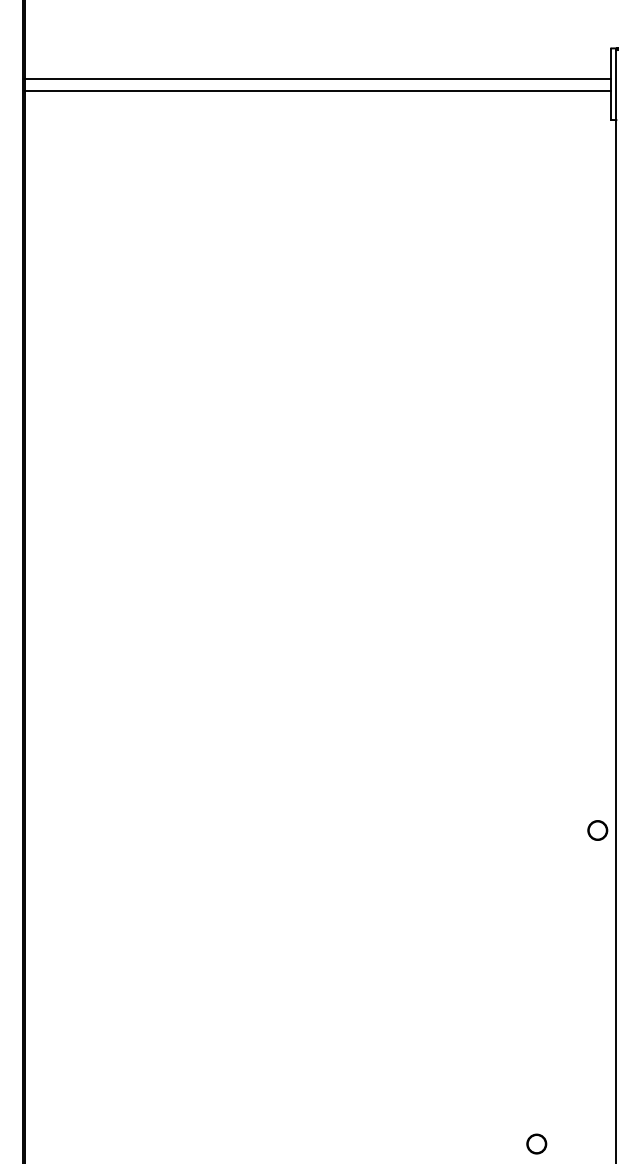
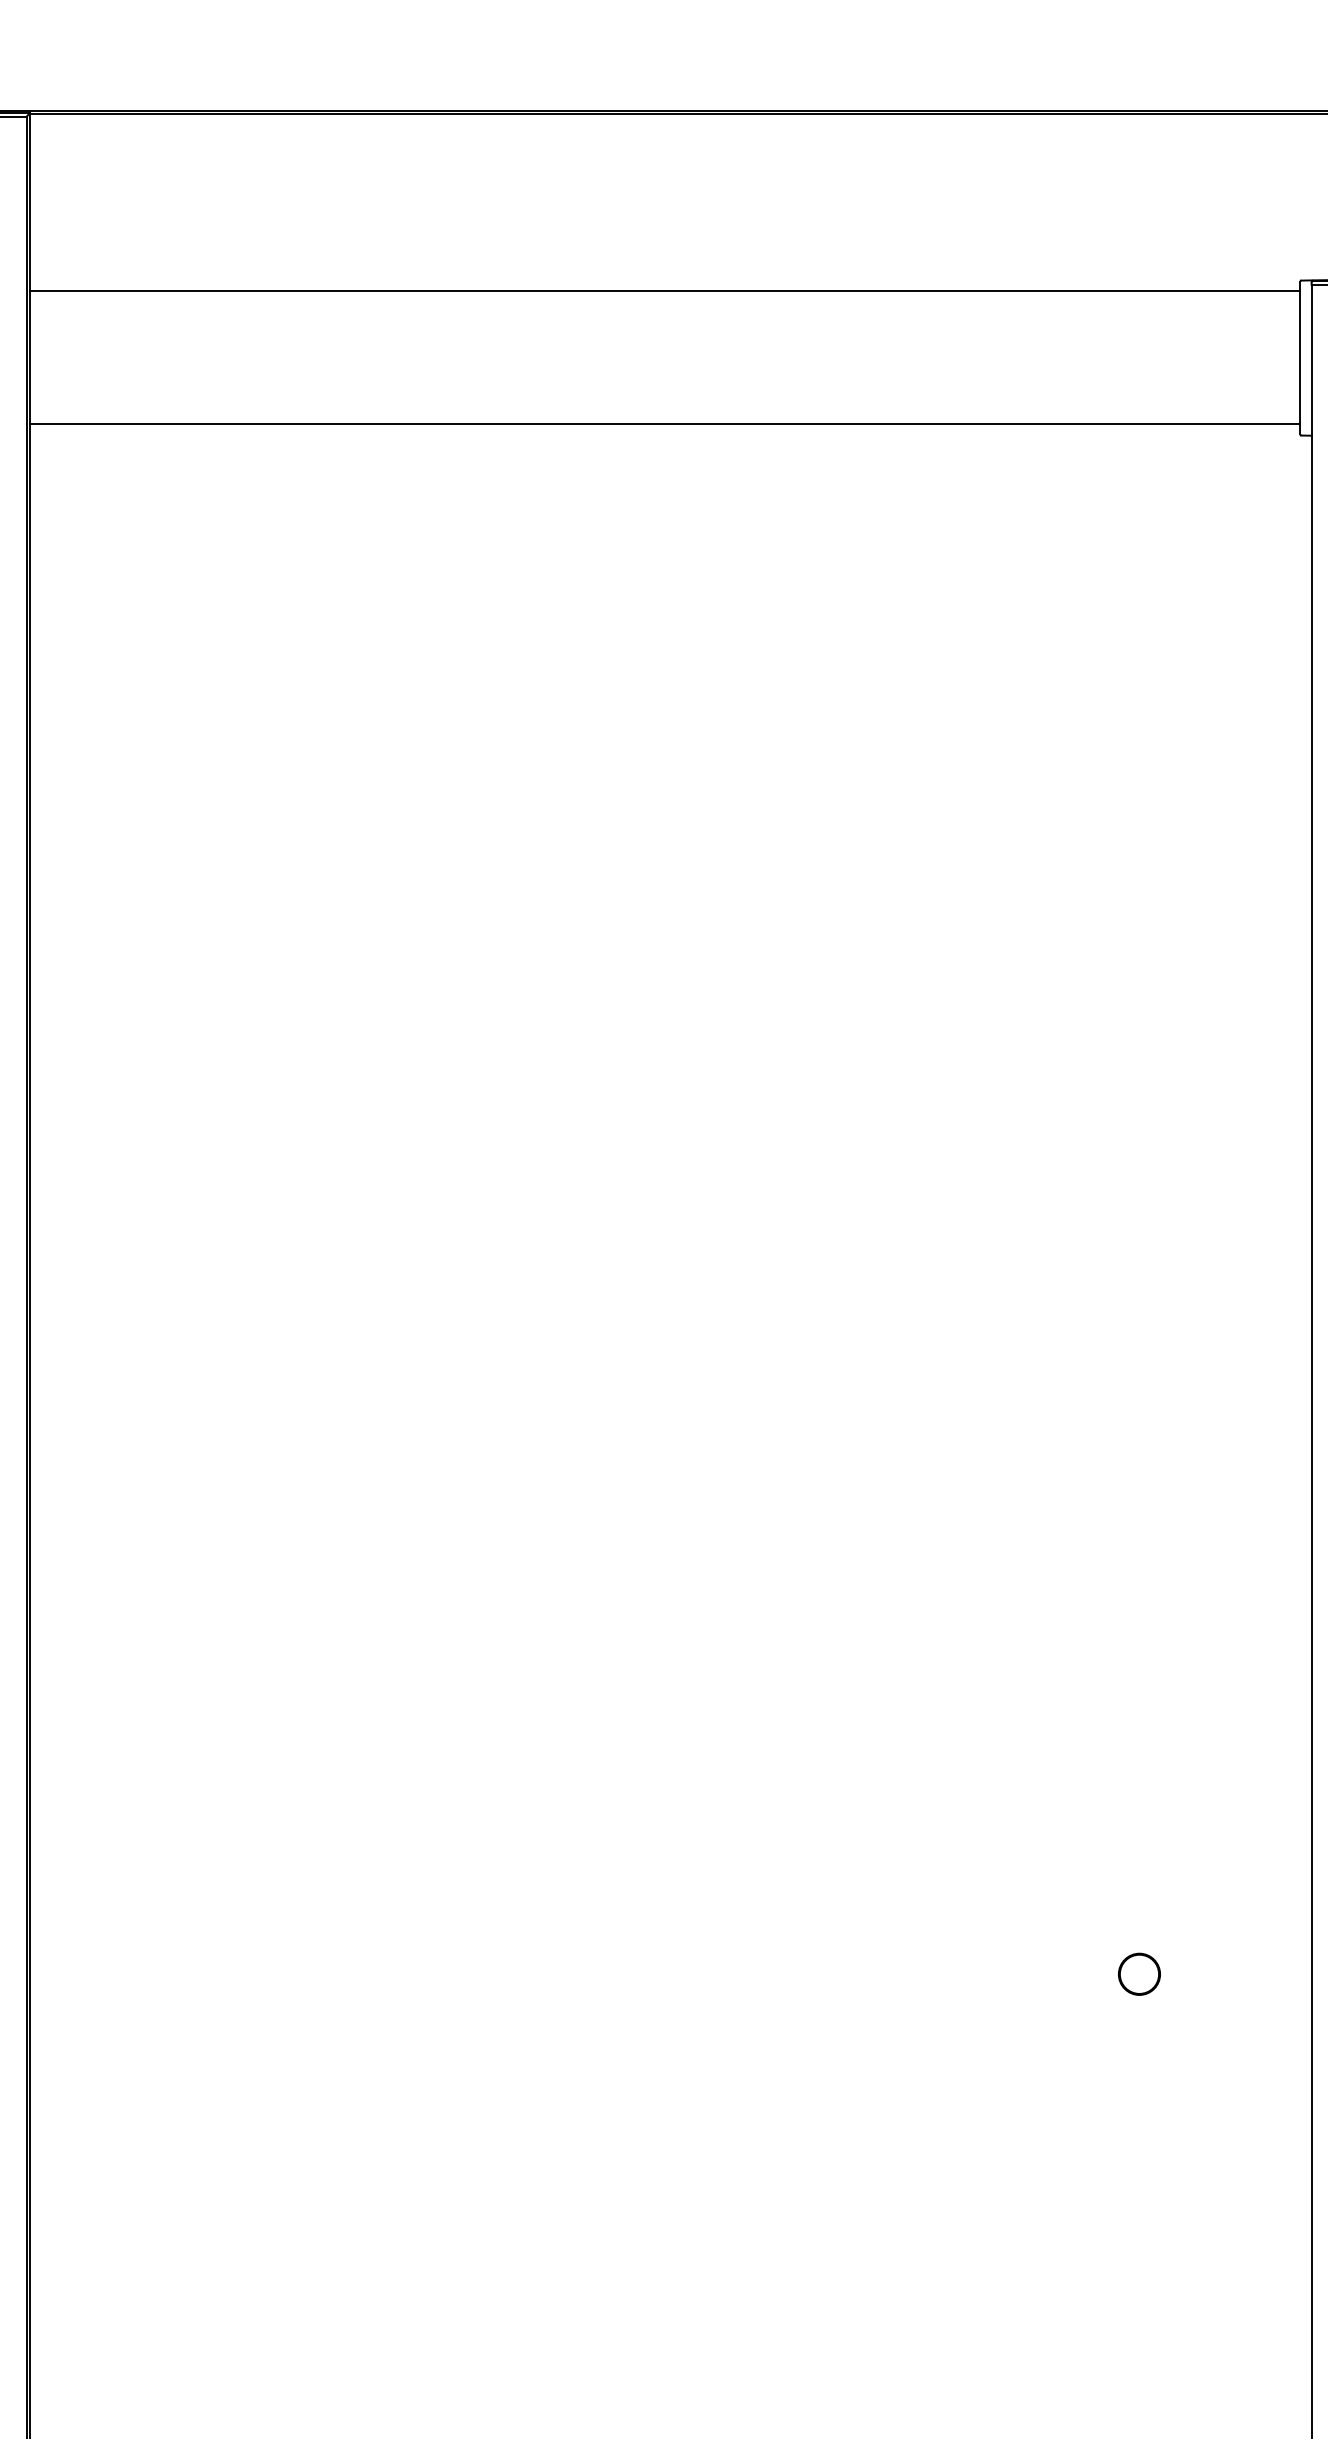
line: (317, 78) -> (664, 423), moved
line: (317, 91) -> (664, 291), moved
circle: (597, 830) -> (1138, 1974), moved

